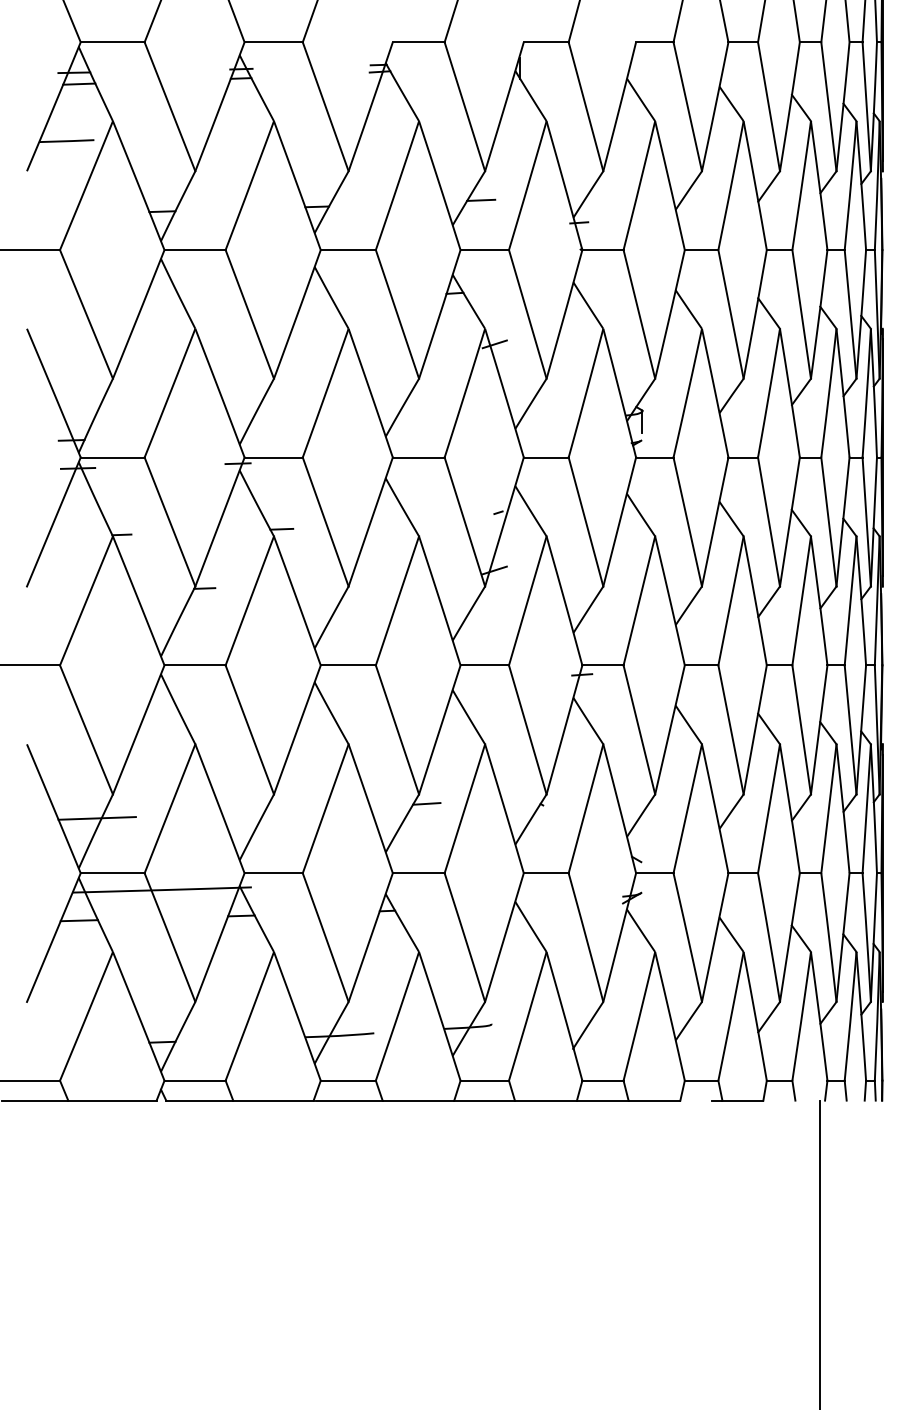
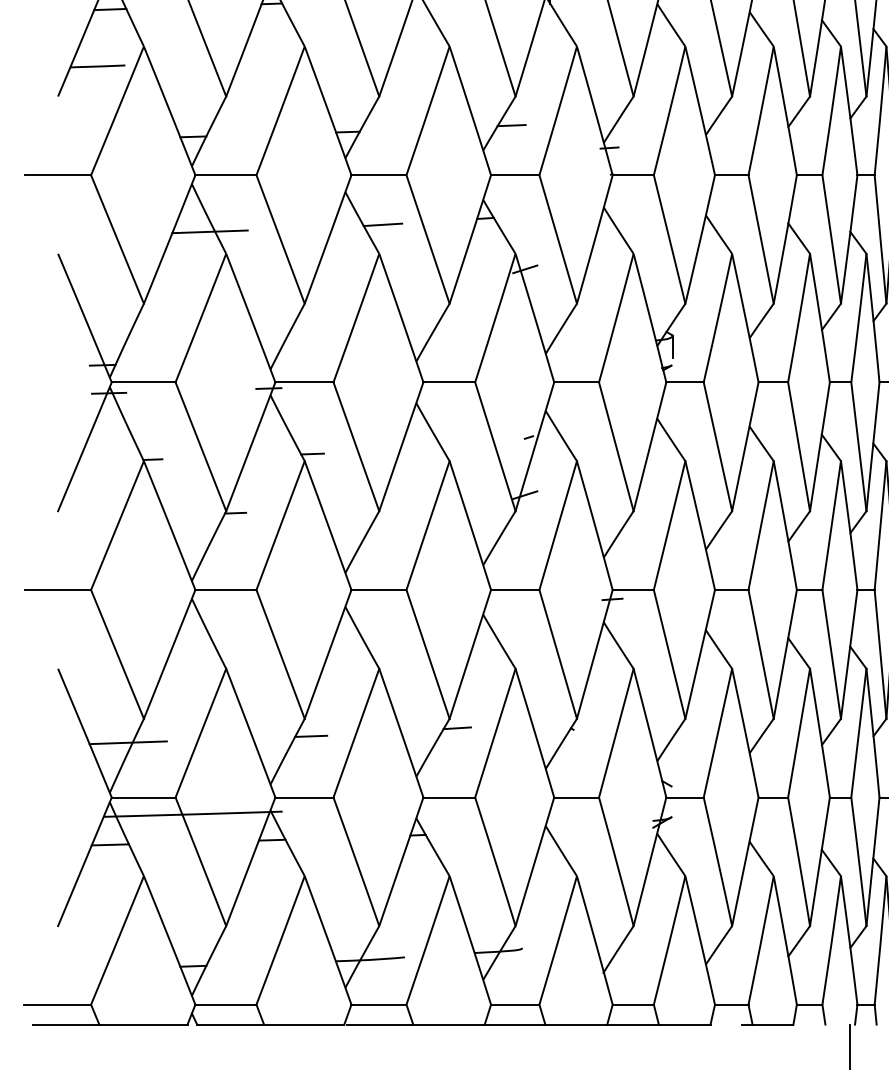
line: (352, 299) -> (383, 224), added
line: (178, 306) -> (209, 231), added
line: (280, 811) -> (311, 735), added

